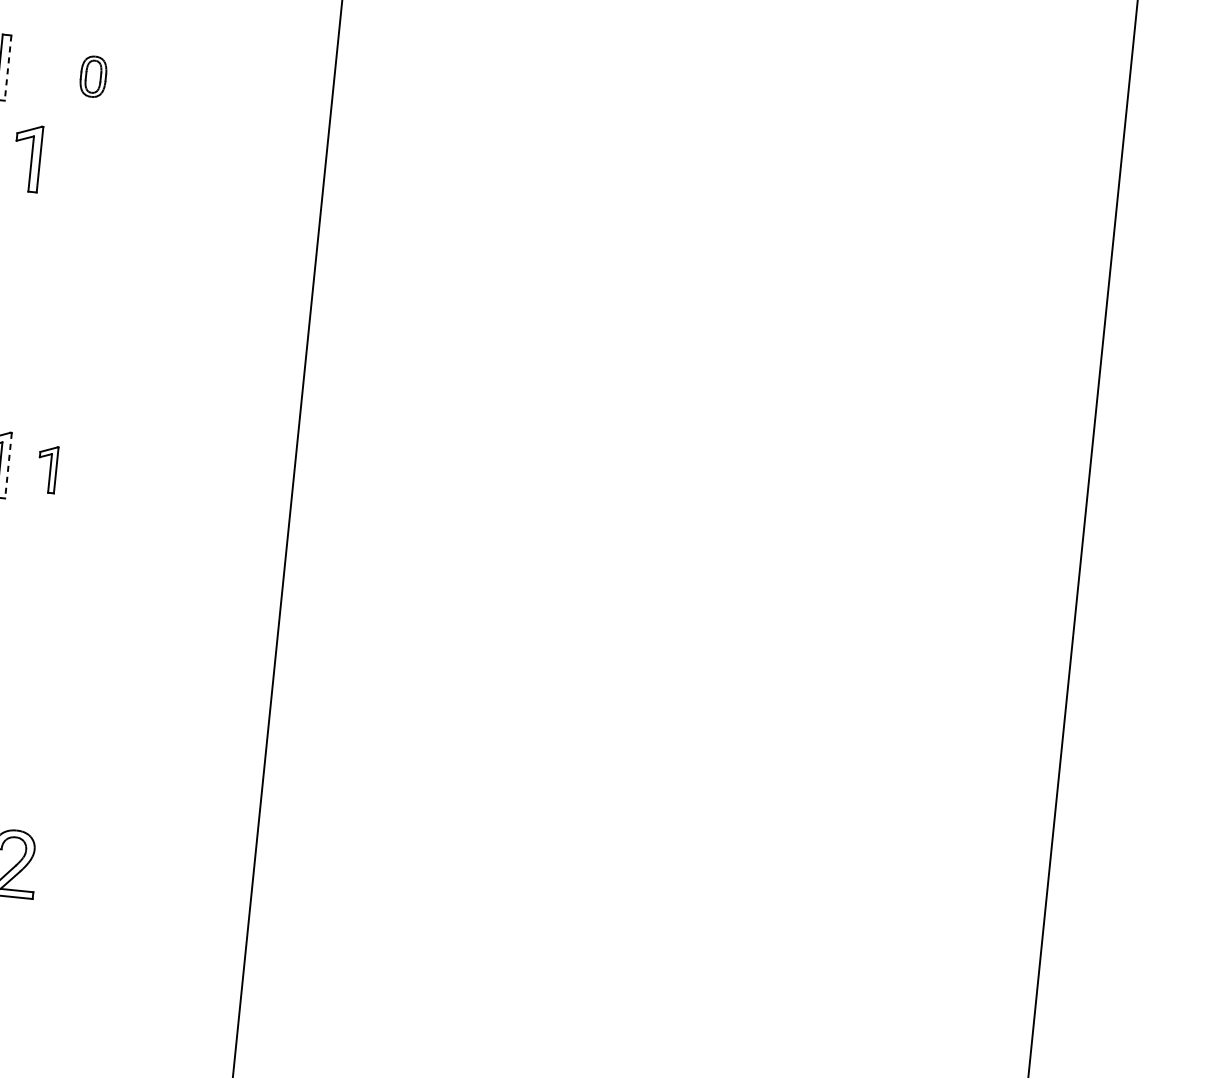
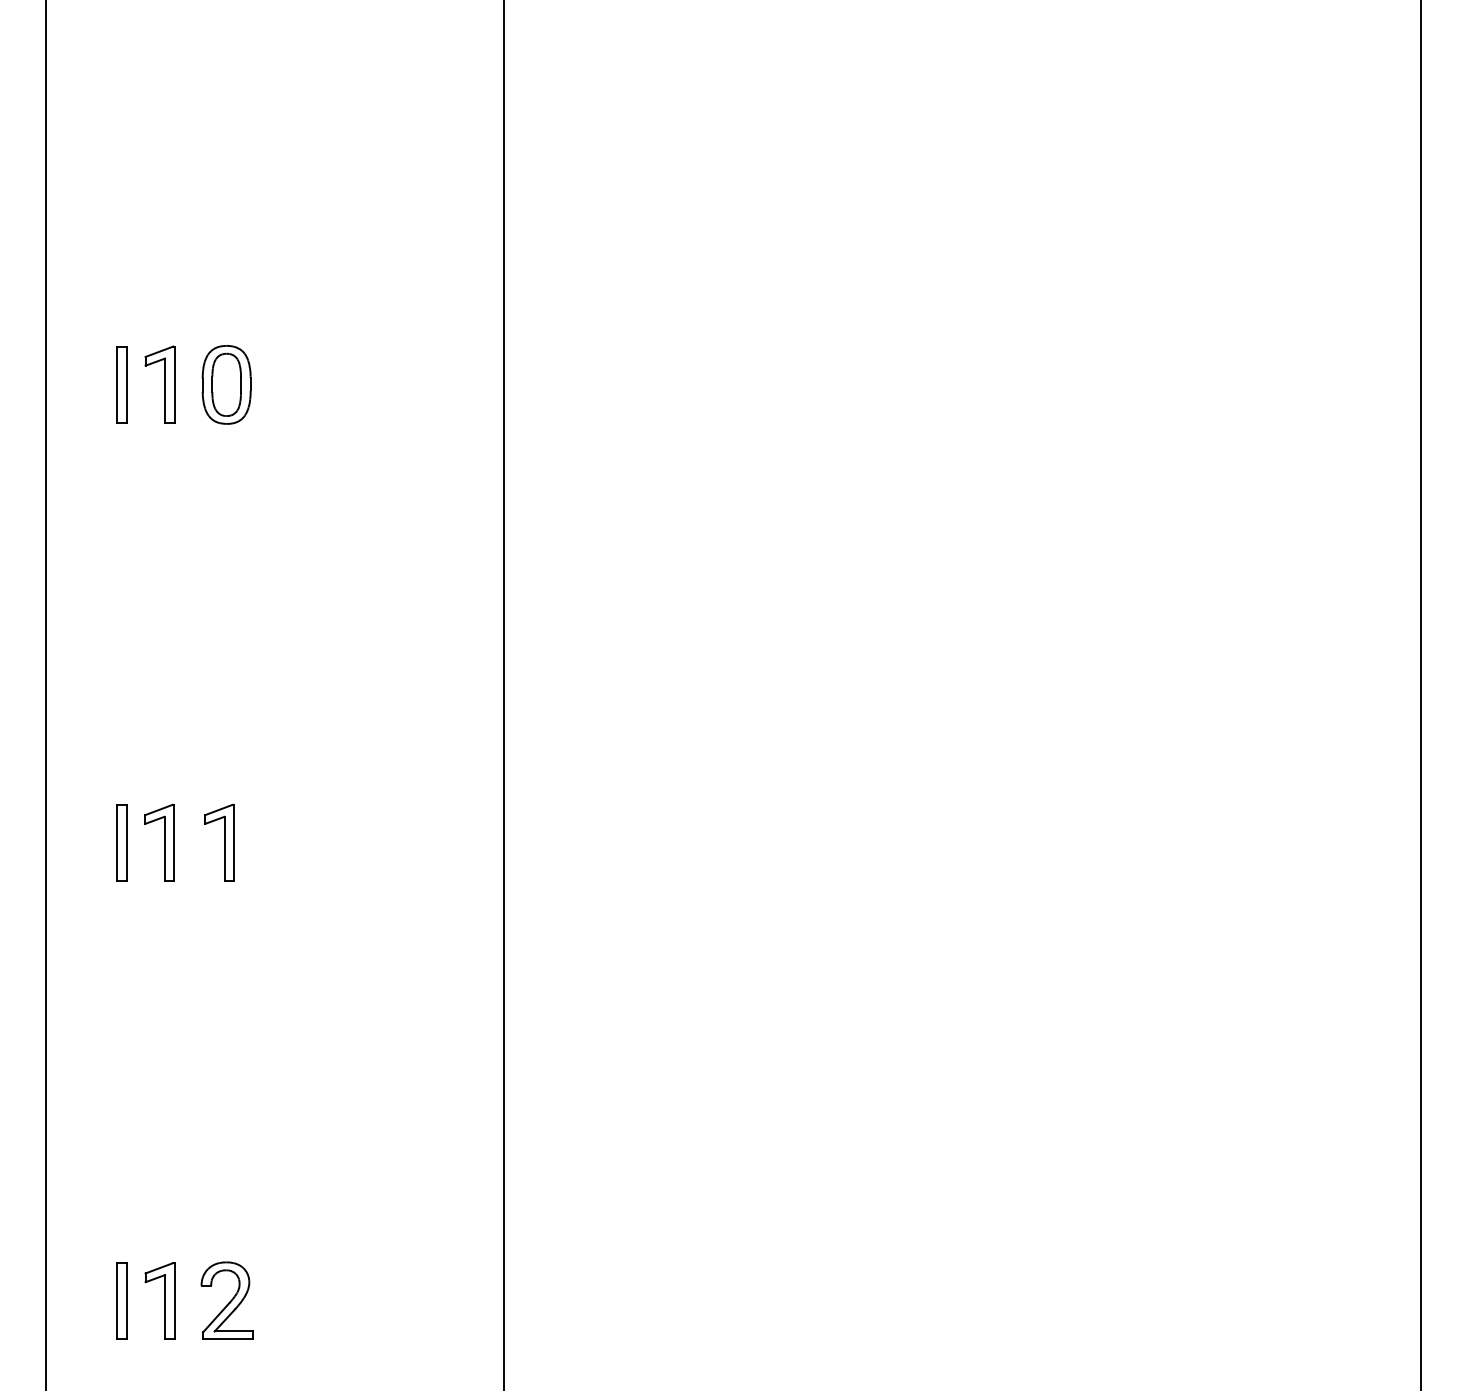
line: (8, 67) -> (127, 384), dashed -> solid
part: (93, 76) -> (226, 384), size x1.67
part: (26, 158) -> (159, 384), moved
line: (8, 466) -> (174, 843), dashed -> solid
part: (47, 469) -> (219, 842), size x1.43

